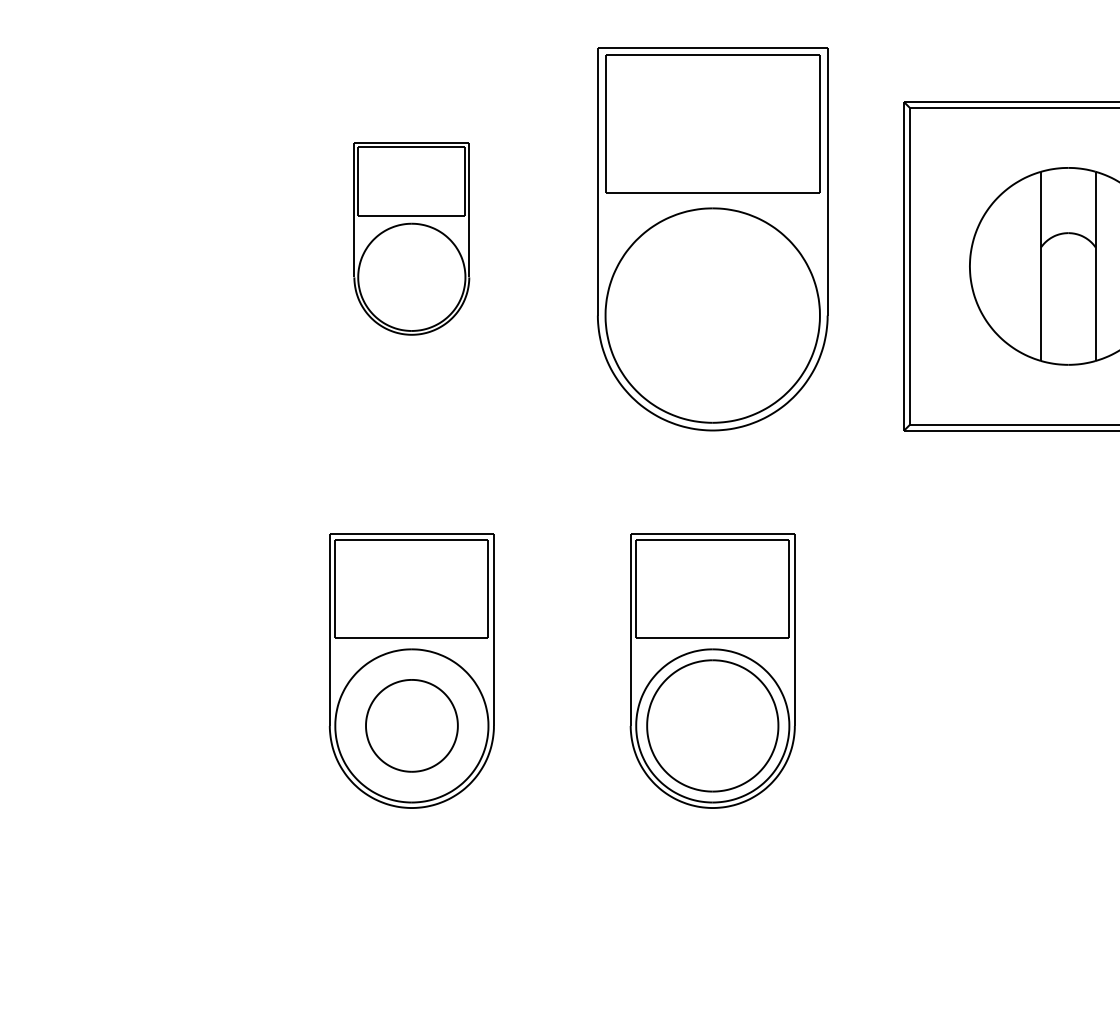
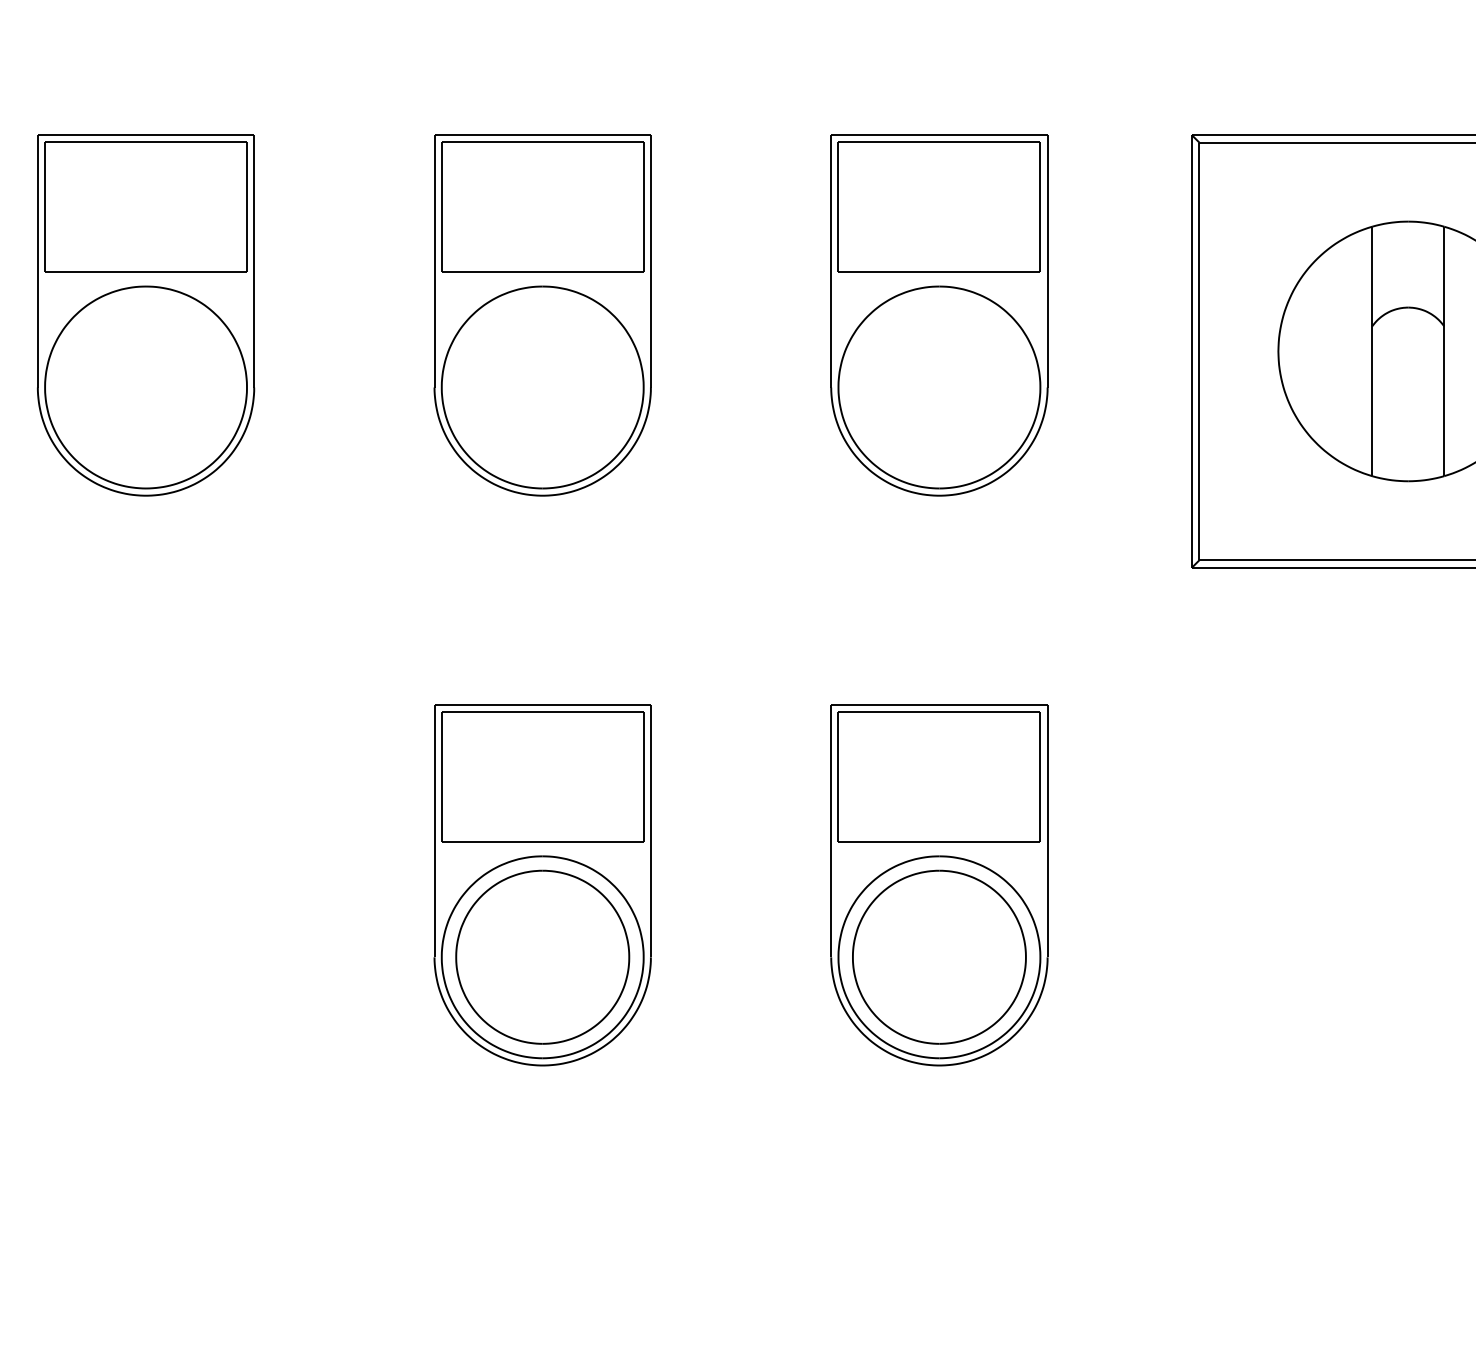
part: (111, 239) -> (146, 315), added
part: (411, 239) -> (542, 315), size x1.43
part: (712, 239) -> (939, 315), size x0.71
part: (411, 725) -> (542, 956), size x1.43

